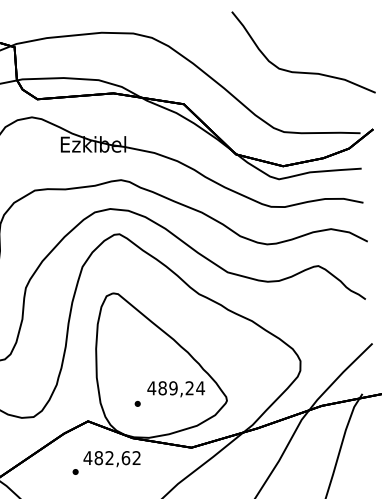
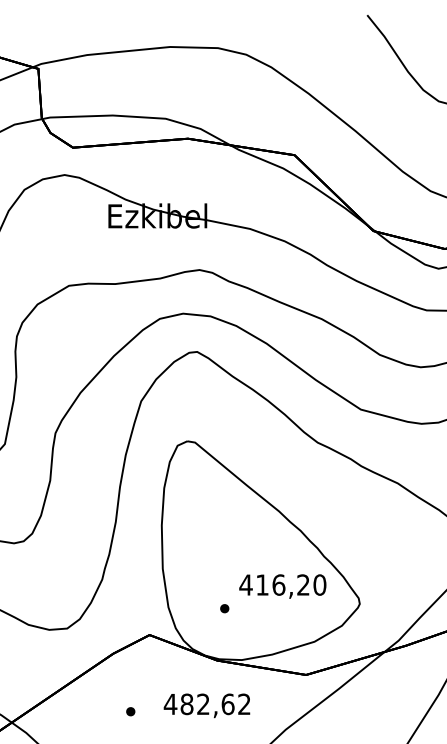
text: (181, 388) -> (290, 585), 489,24 -> 416,20
text: (111, 459) -> (206, 706), moved

